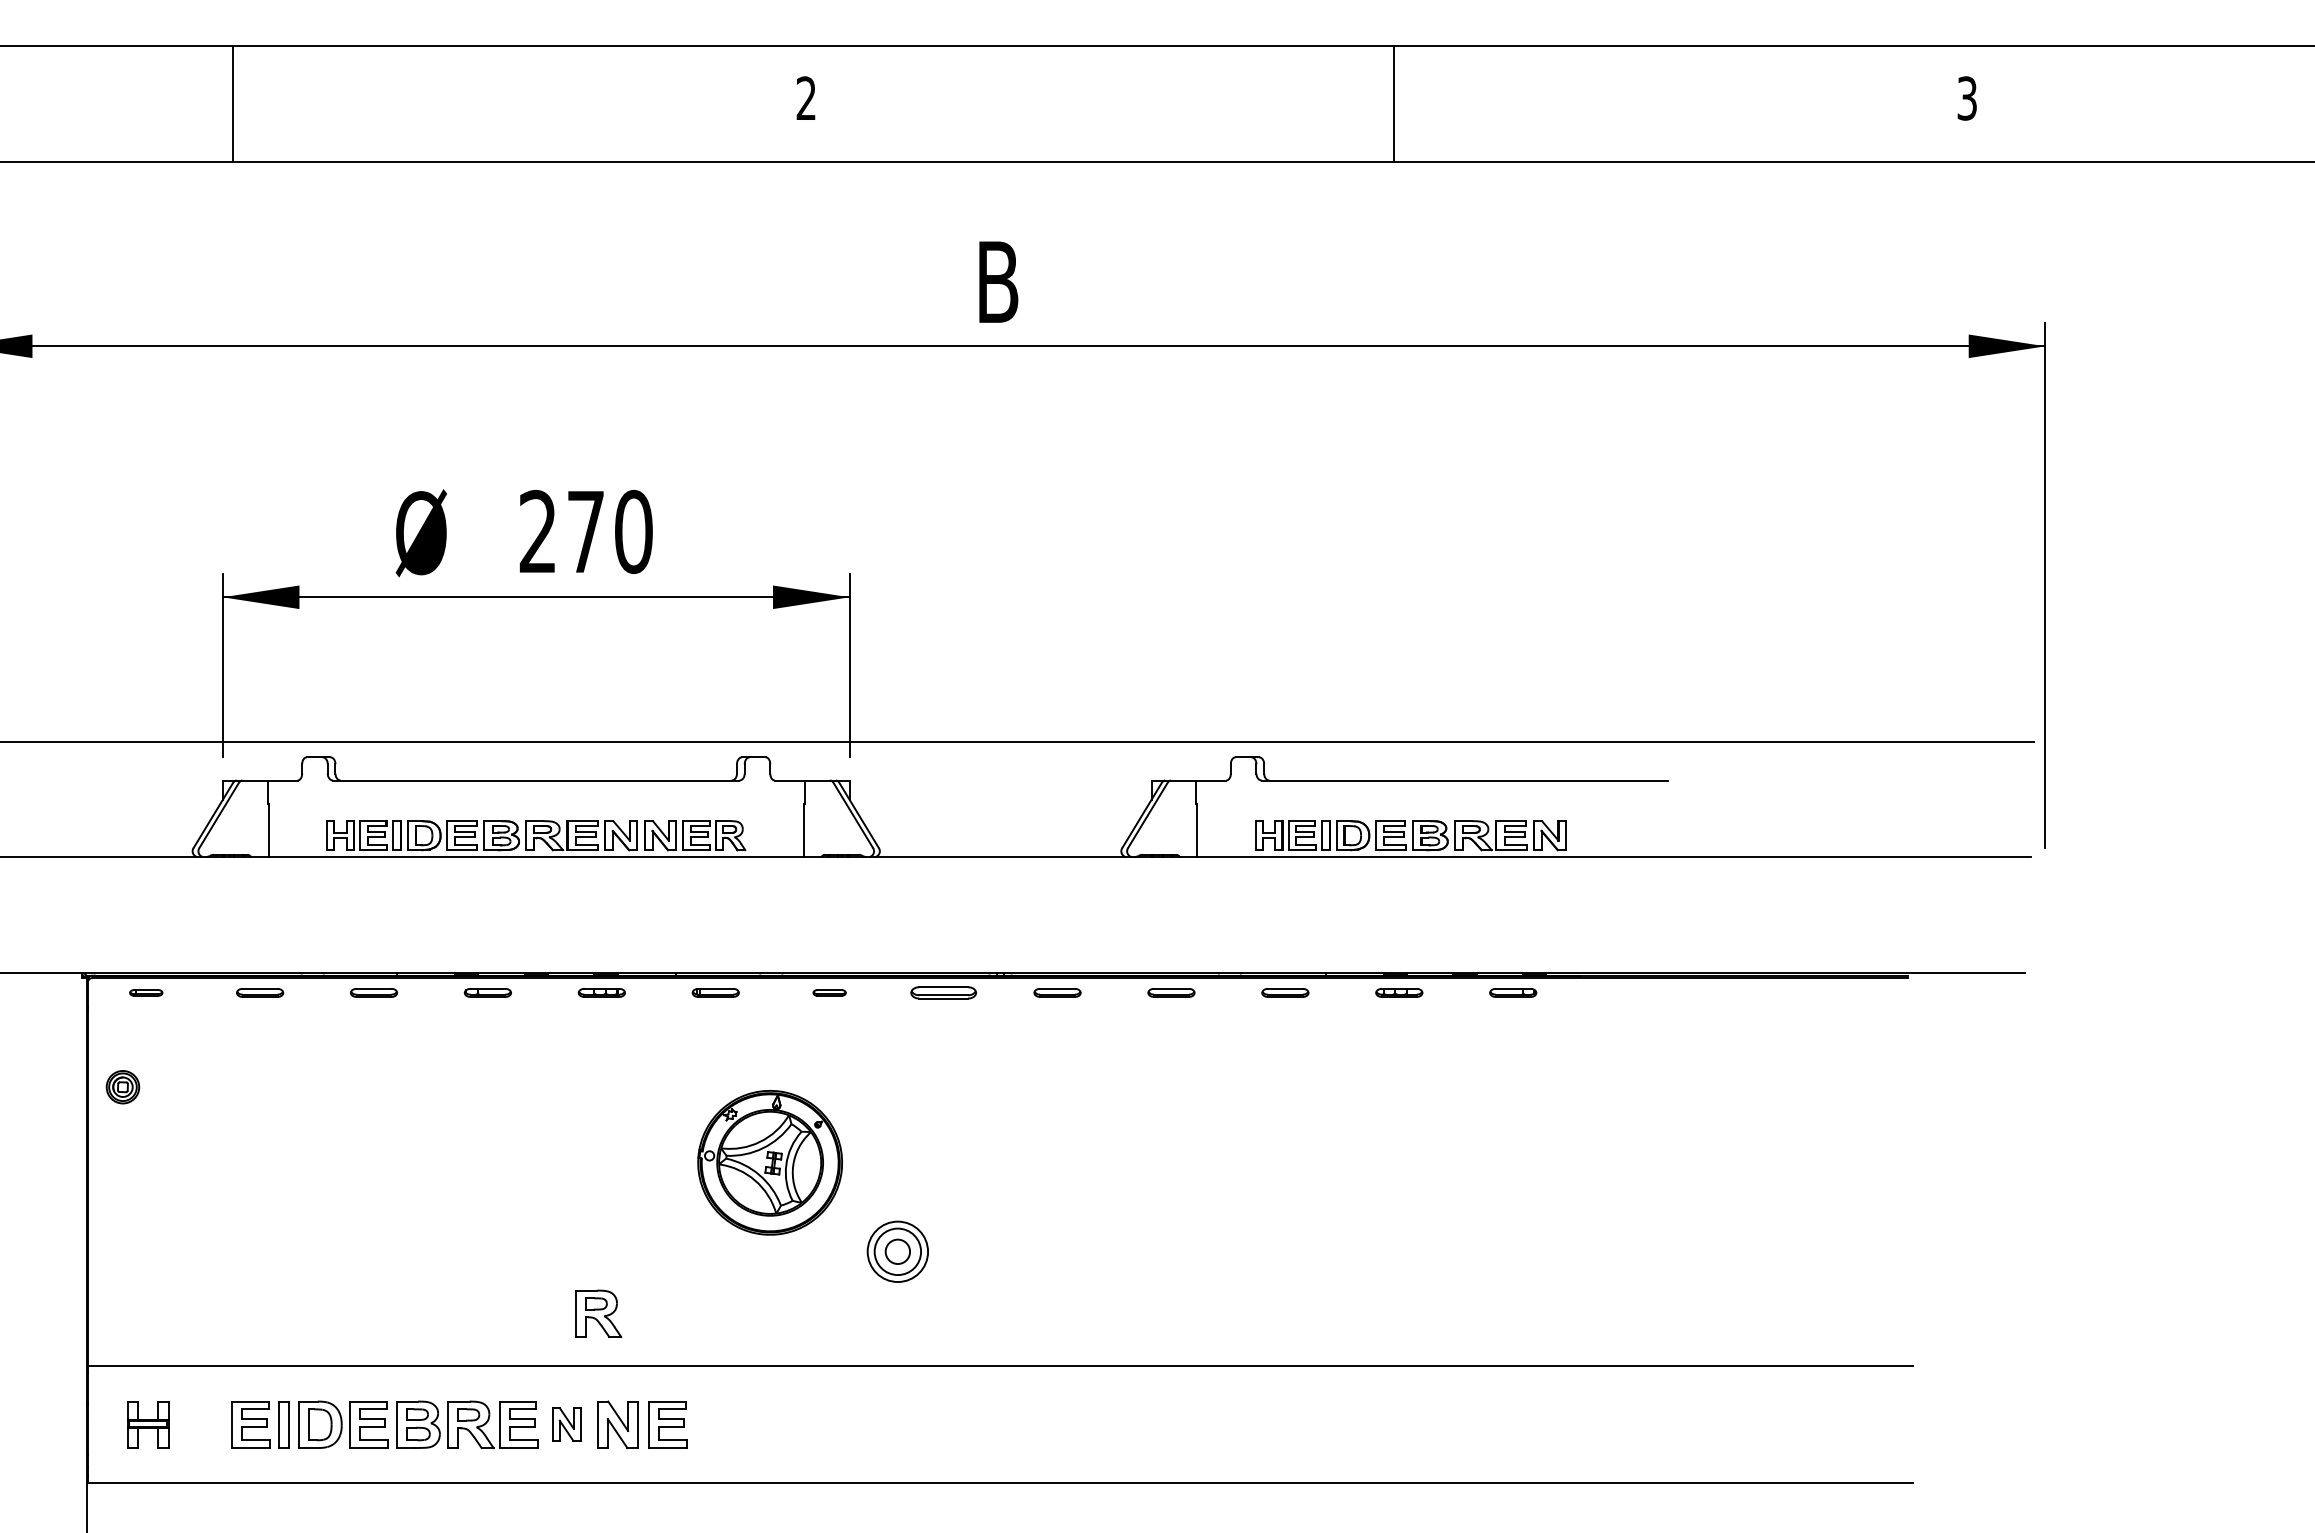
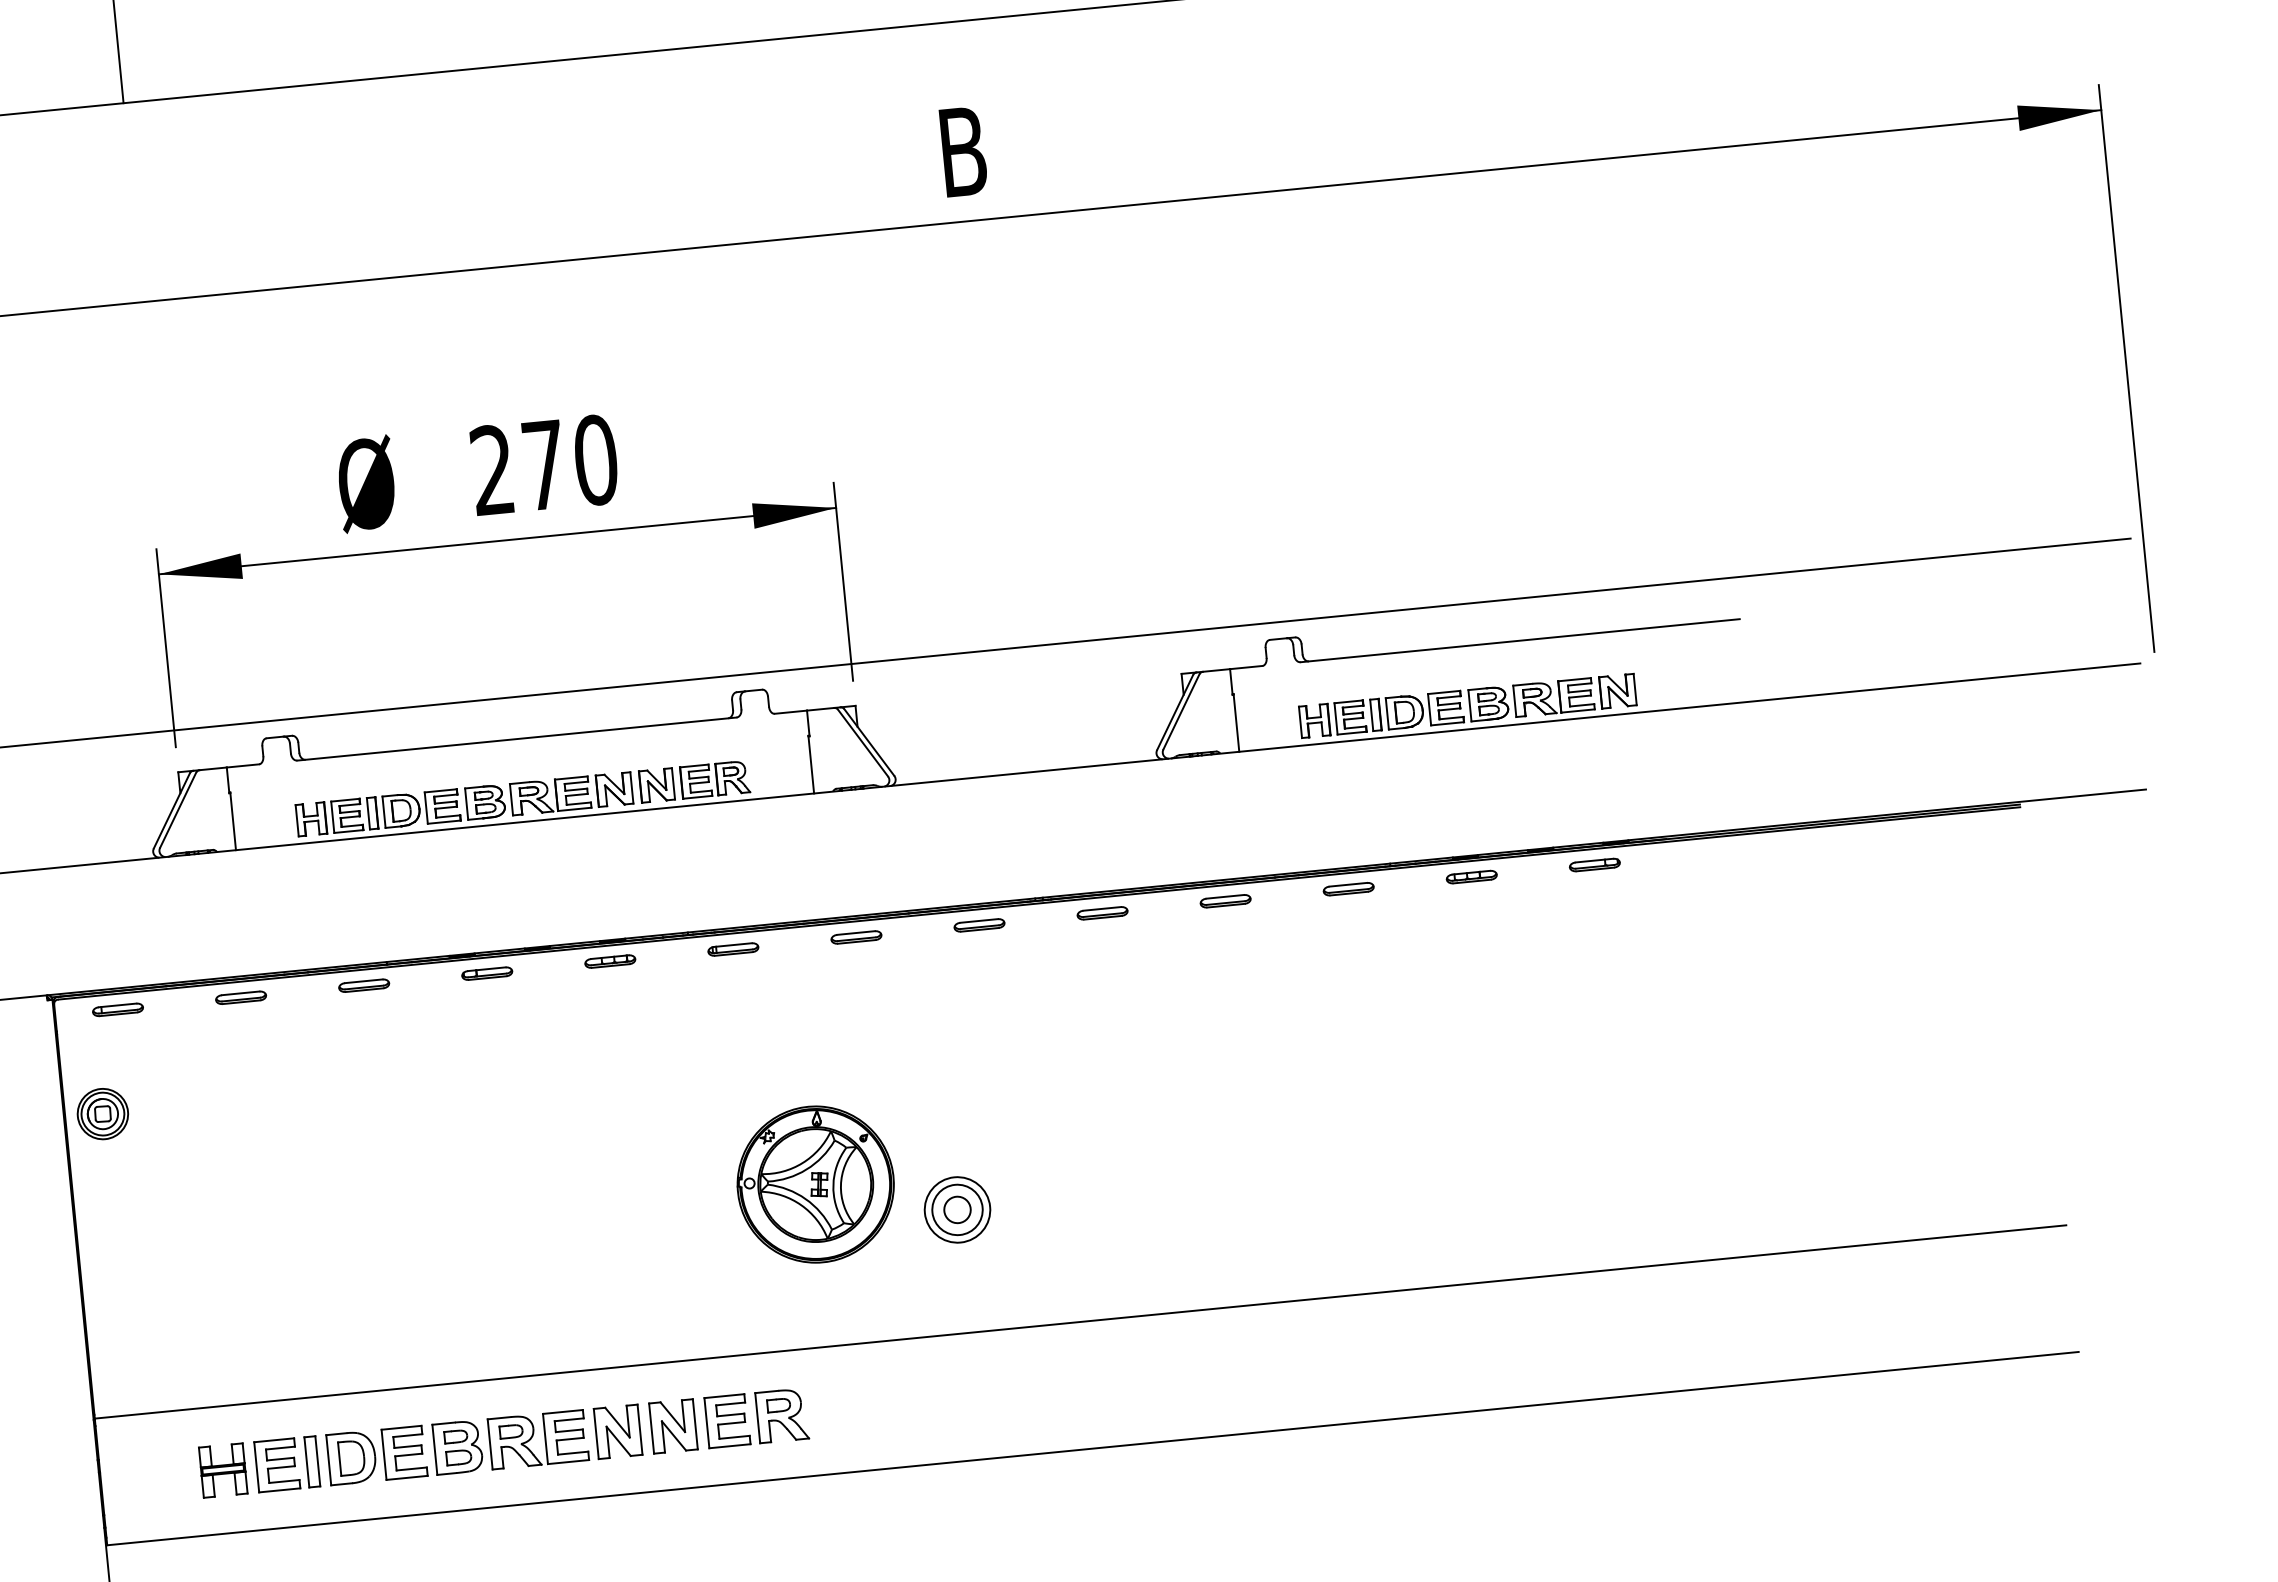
part: (146, 992) -> (118, 1009), size x1.43
part: (829, 992) -> (856, 937), size x1.43
part: (943, 992) -> (979, 924), size x0.71
part: (122, 1087) -> (102, 1114), size x1.43
part: (770, 1162) -> (816, 1184), moved
part: (598, 1313) -> (782, 1415), moved
part: (148, 1424) -> (223, 1470), moved
part: (566, 1424) -> (617, 1431), size x1.43

